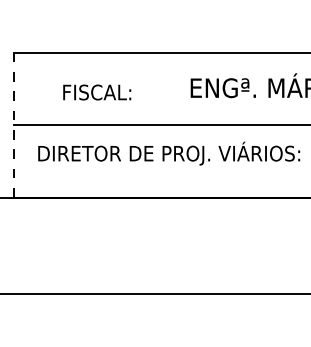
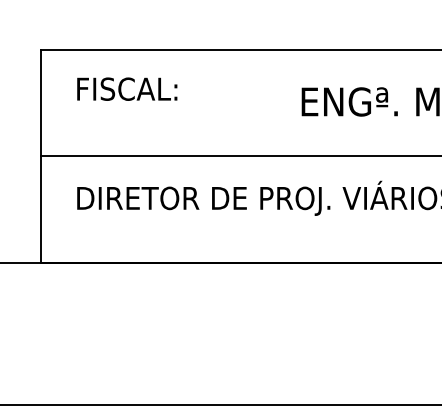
text: (97, 92) -> (127, 89), moved
line: (13, 125) -> (40, 156), dashed -> solid

